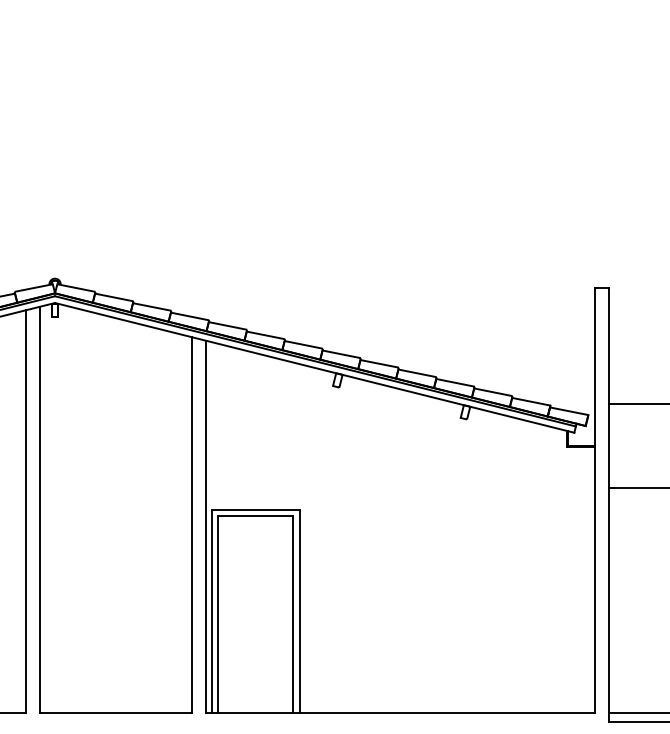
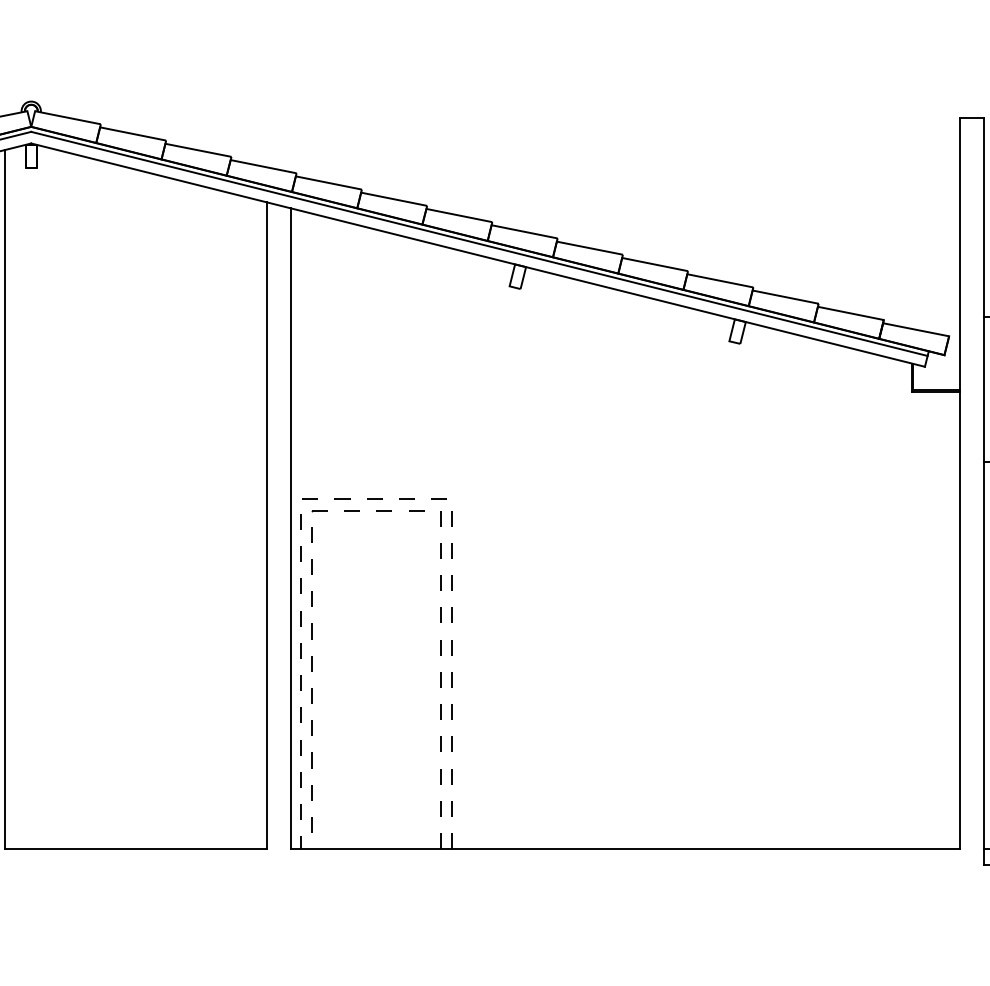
line: (255, 509) -> (376, 498), solid -> dashed
line: (255, 516) -> (376, 510), solid -> dashed

